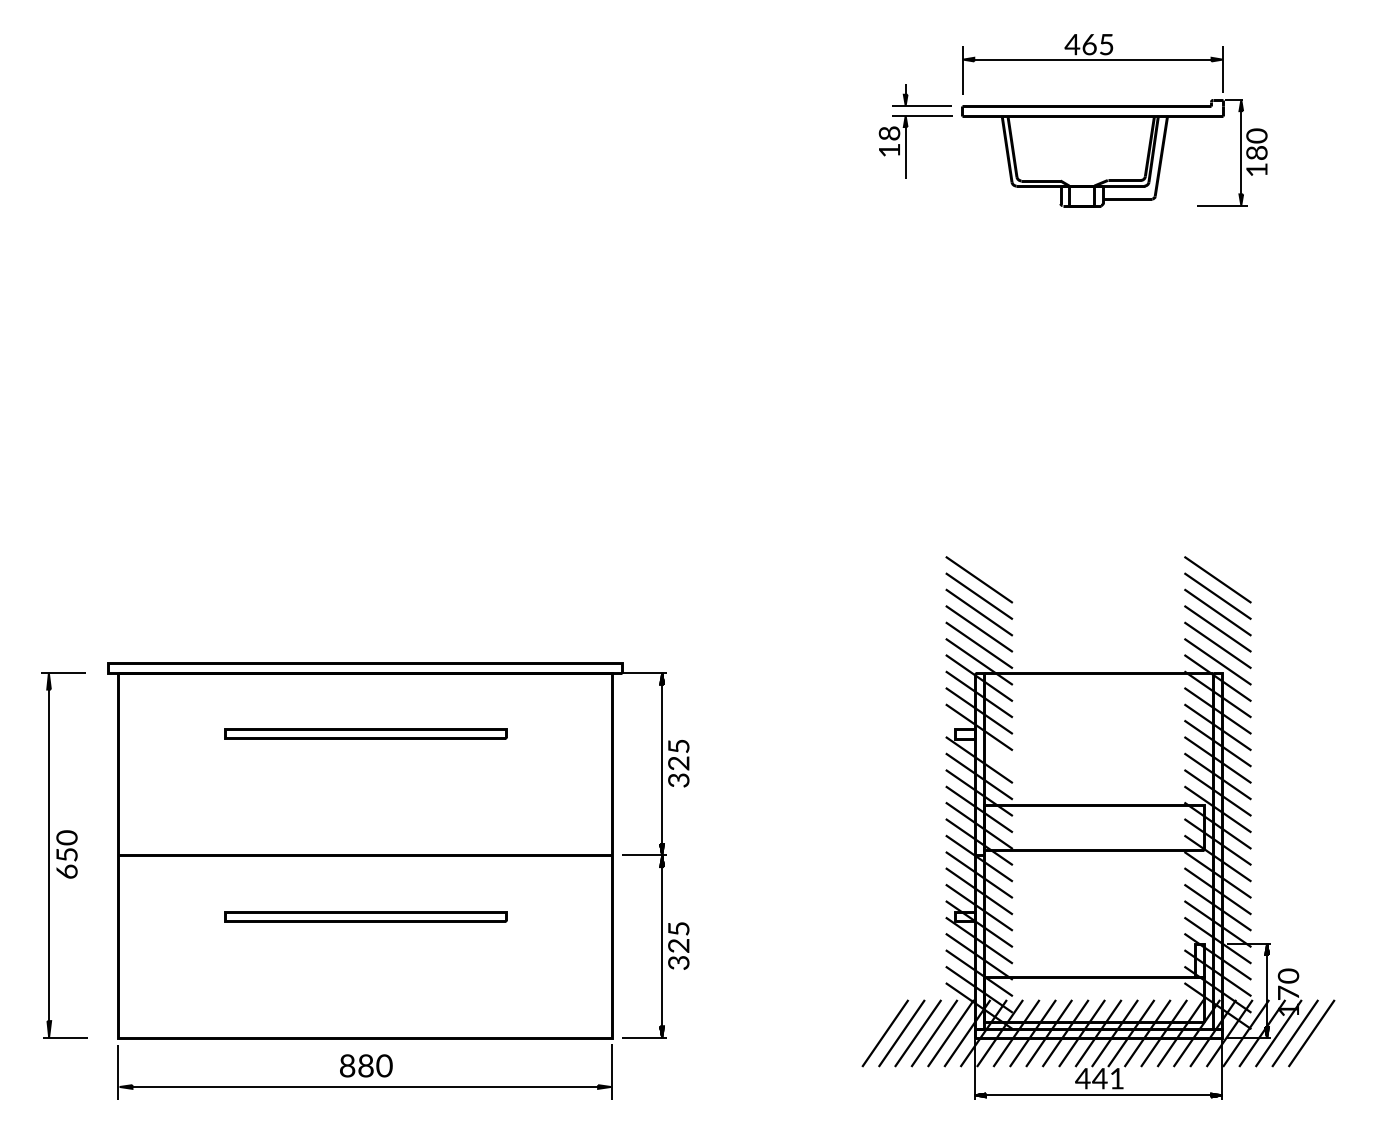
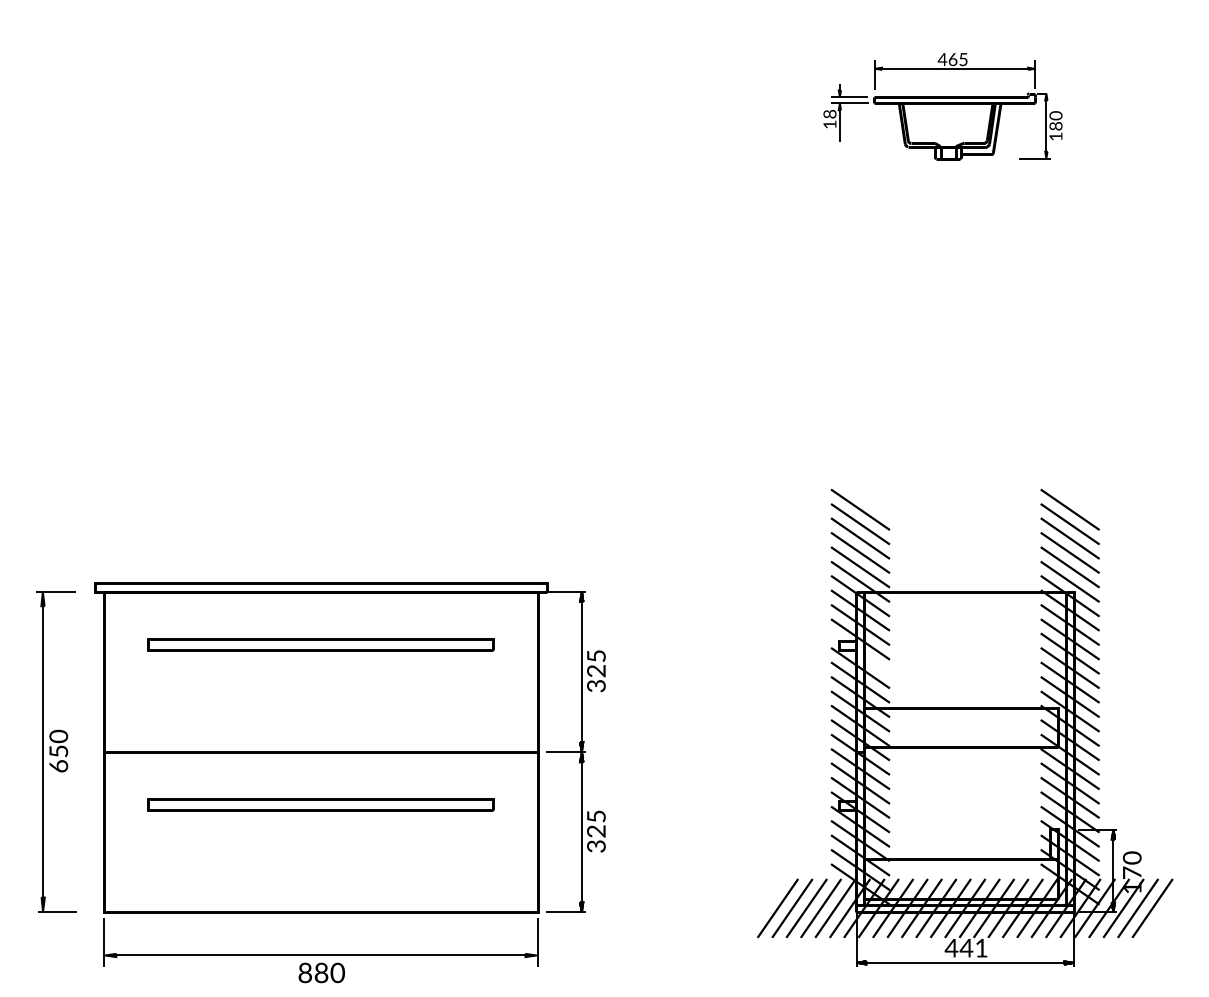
part: (1072, 120) -> (942, 106), size x0.7
part: (365, 733) -> (321, 644), size x1.4
part: (365, 916) -> (321, 805), size x1.4
text: (366, 1065) -> (321, 972), moved

